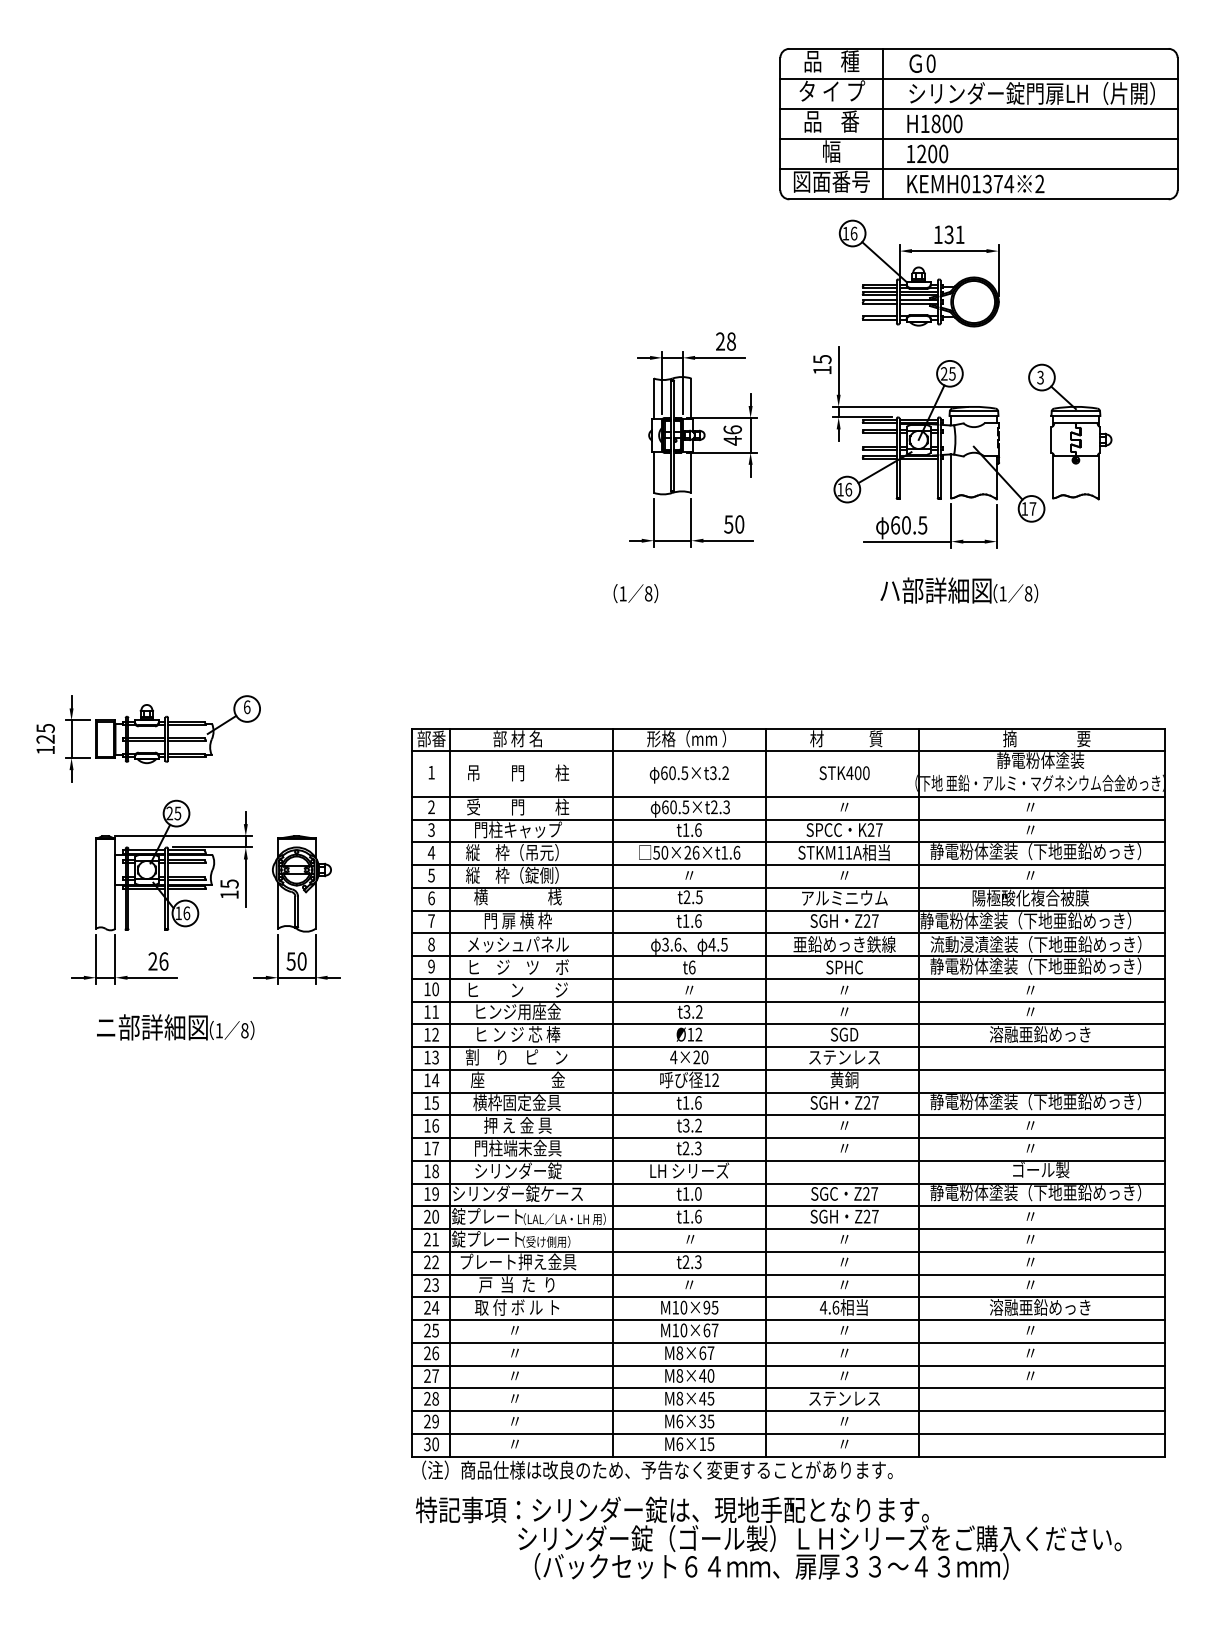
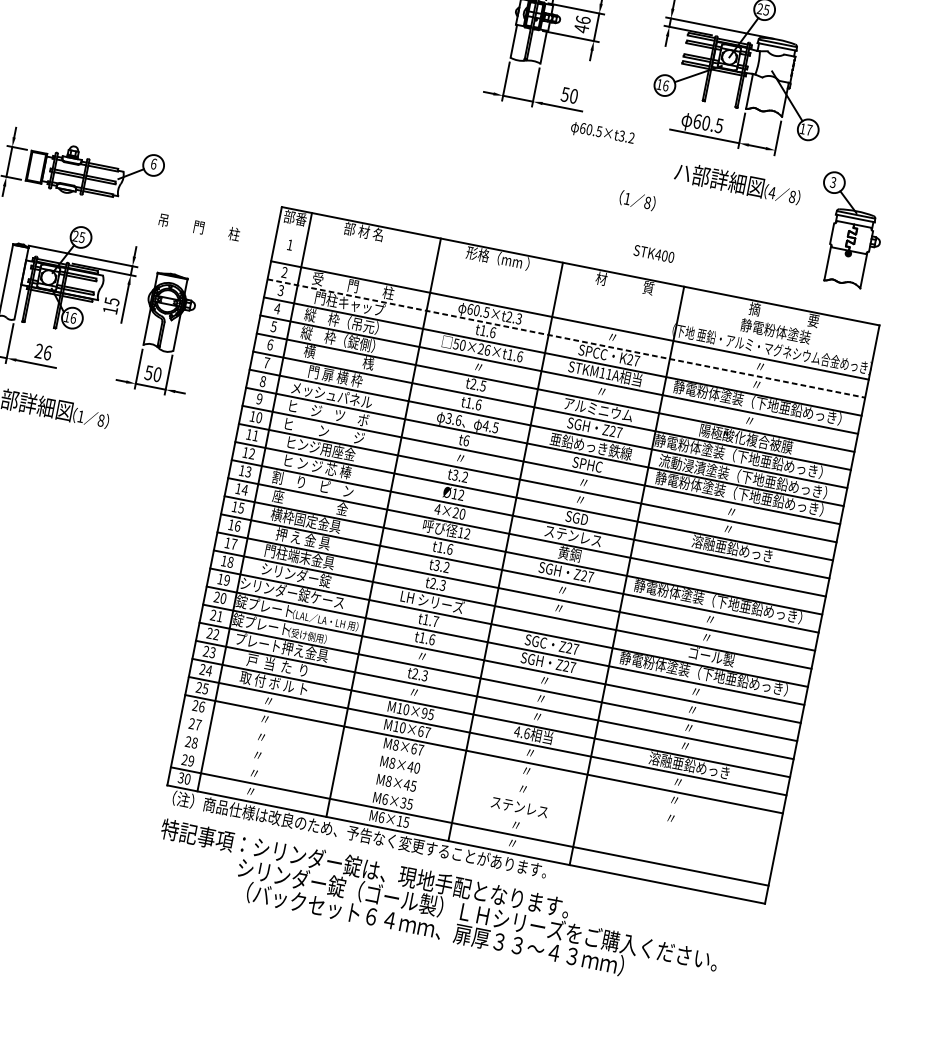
part: (1070, 431) -> (848, 230), moved
text: (635, 593) -> (637, 200), moved
text: (1002, 593) -> (771, 192), 1 -> 4
line: (788, 751) -> (576, 284), removed
text: (518, 772) -> (199, 226), moved
text: (844, 773) -> (653, 254), moved
text: (689, 774) -> (602, 133), moved
line: (789, 819) -> (567, 338), solid -> dashed
text: (698, 1193) -> (435, 621), t1.0 -> t1.7
line: (788, 1365) -> (480, 772), removed
line: (788, 1388) -> (476, 790), removed
line: (788, 1411) -> (473, 808), removed

